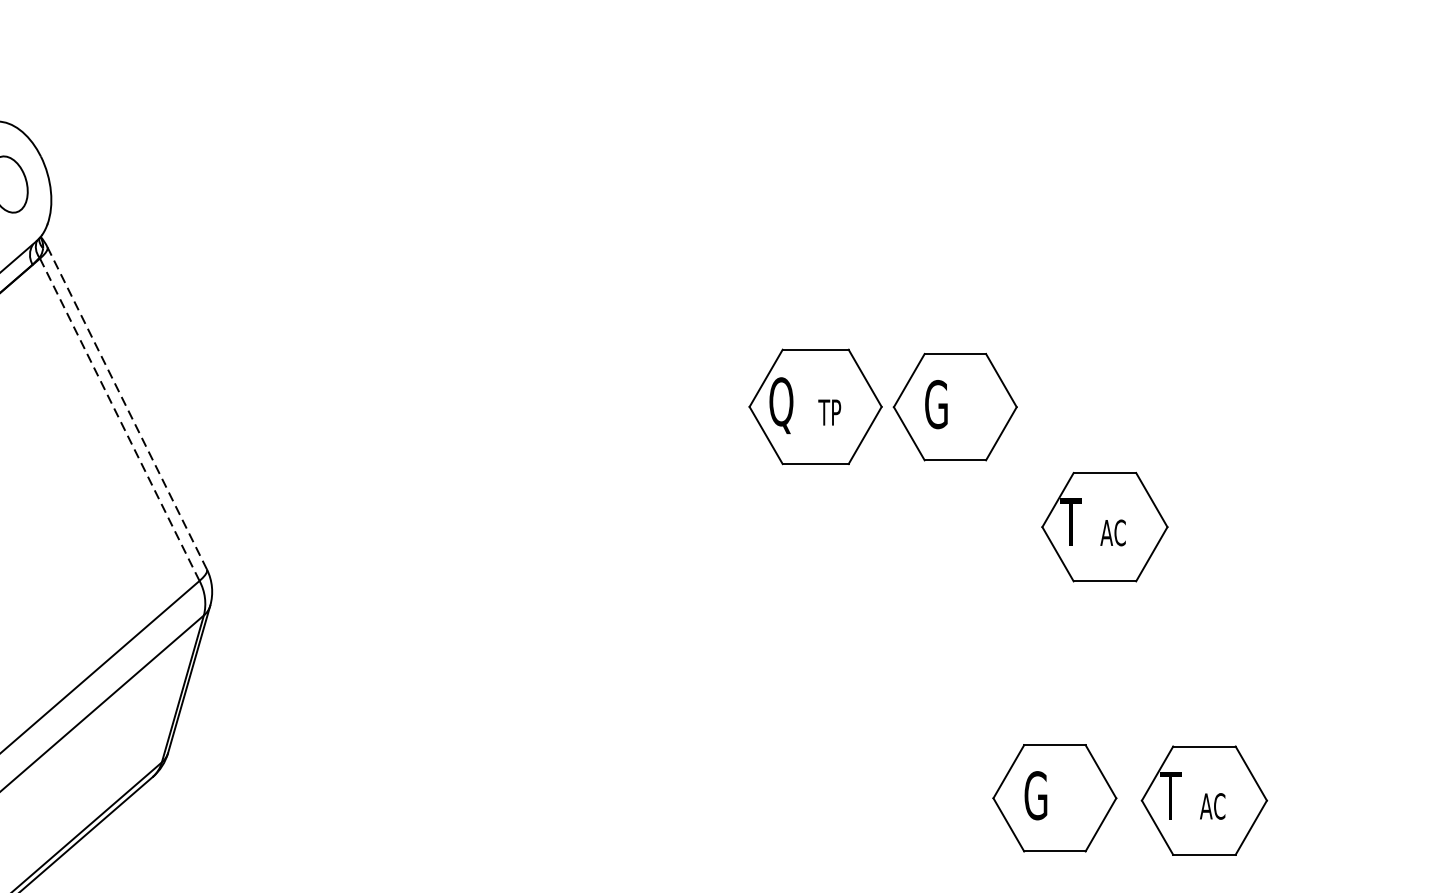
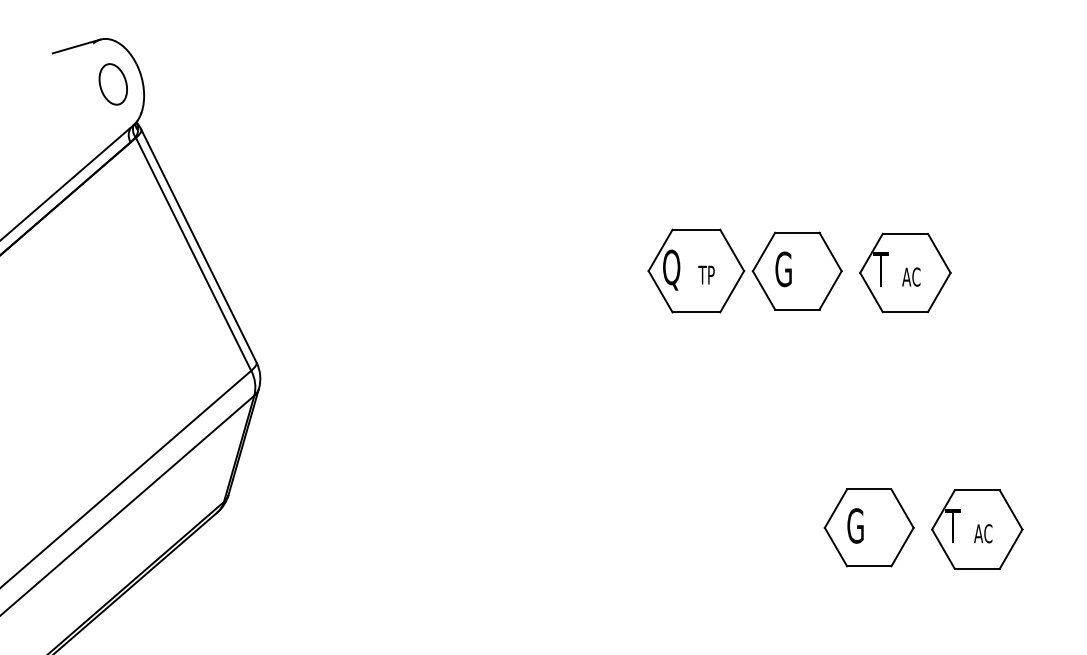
part: (882, 406) -> (744, 270), moved
line: (126, 408) -> (198, 246), dashed -> solid
line: (119, 419) -> (193, 254), dashed -> solid
part: (1105, 526) -> (905, 272), moved

